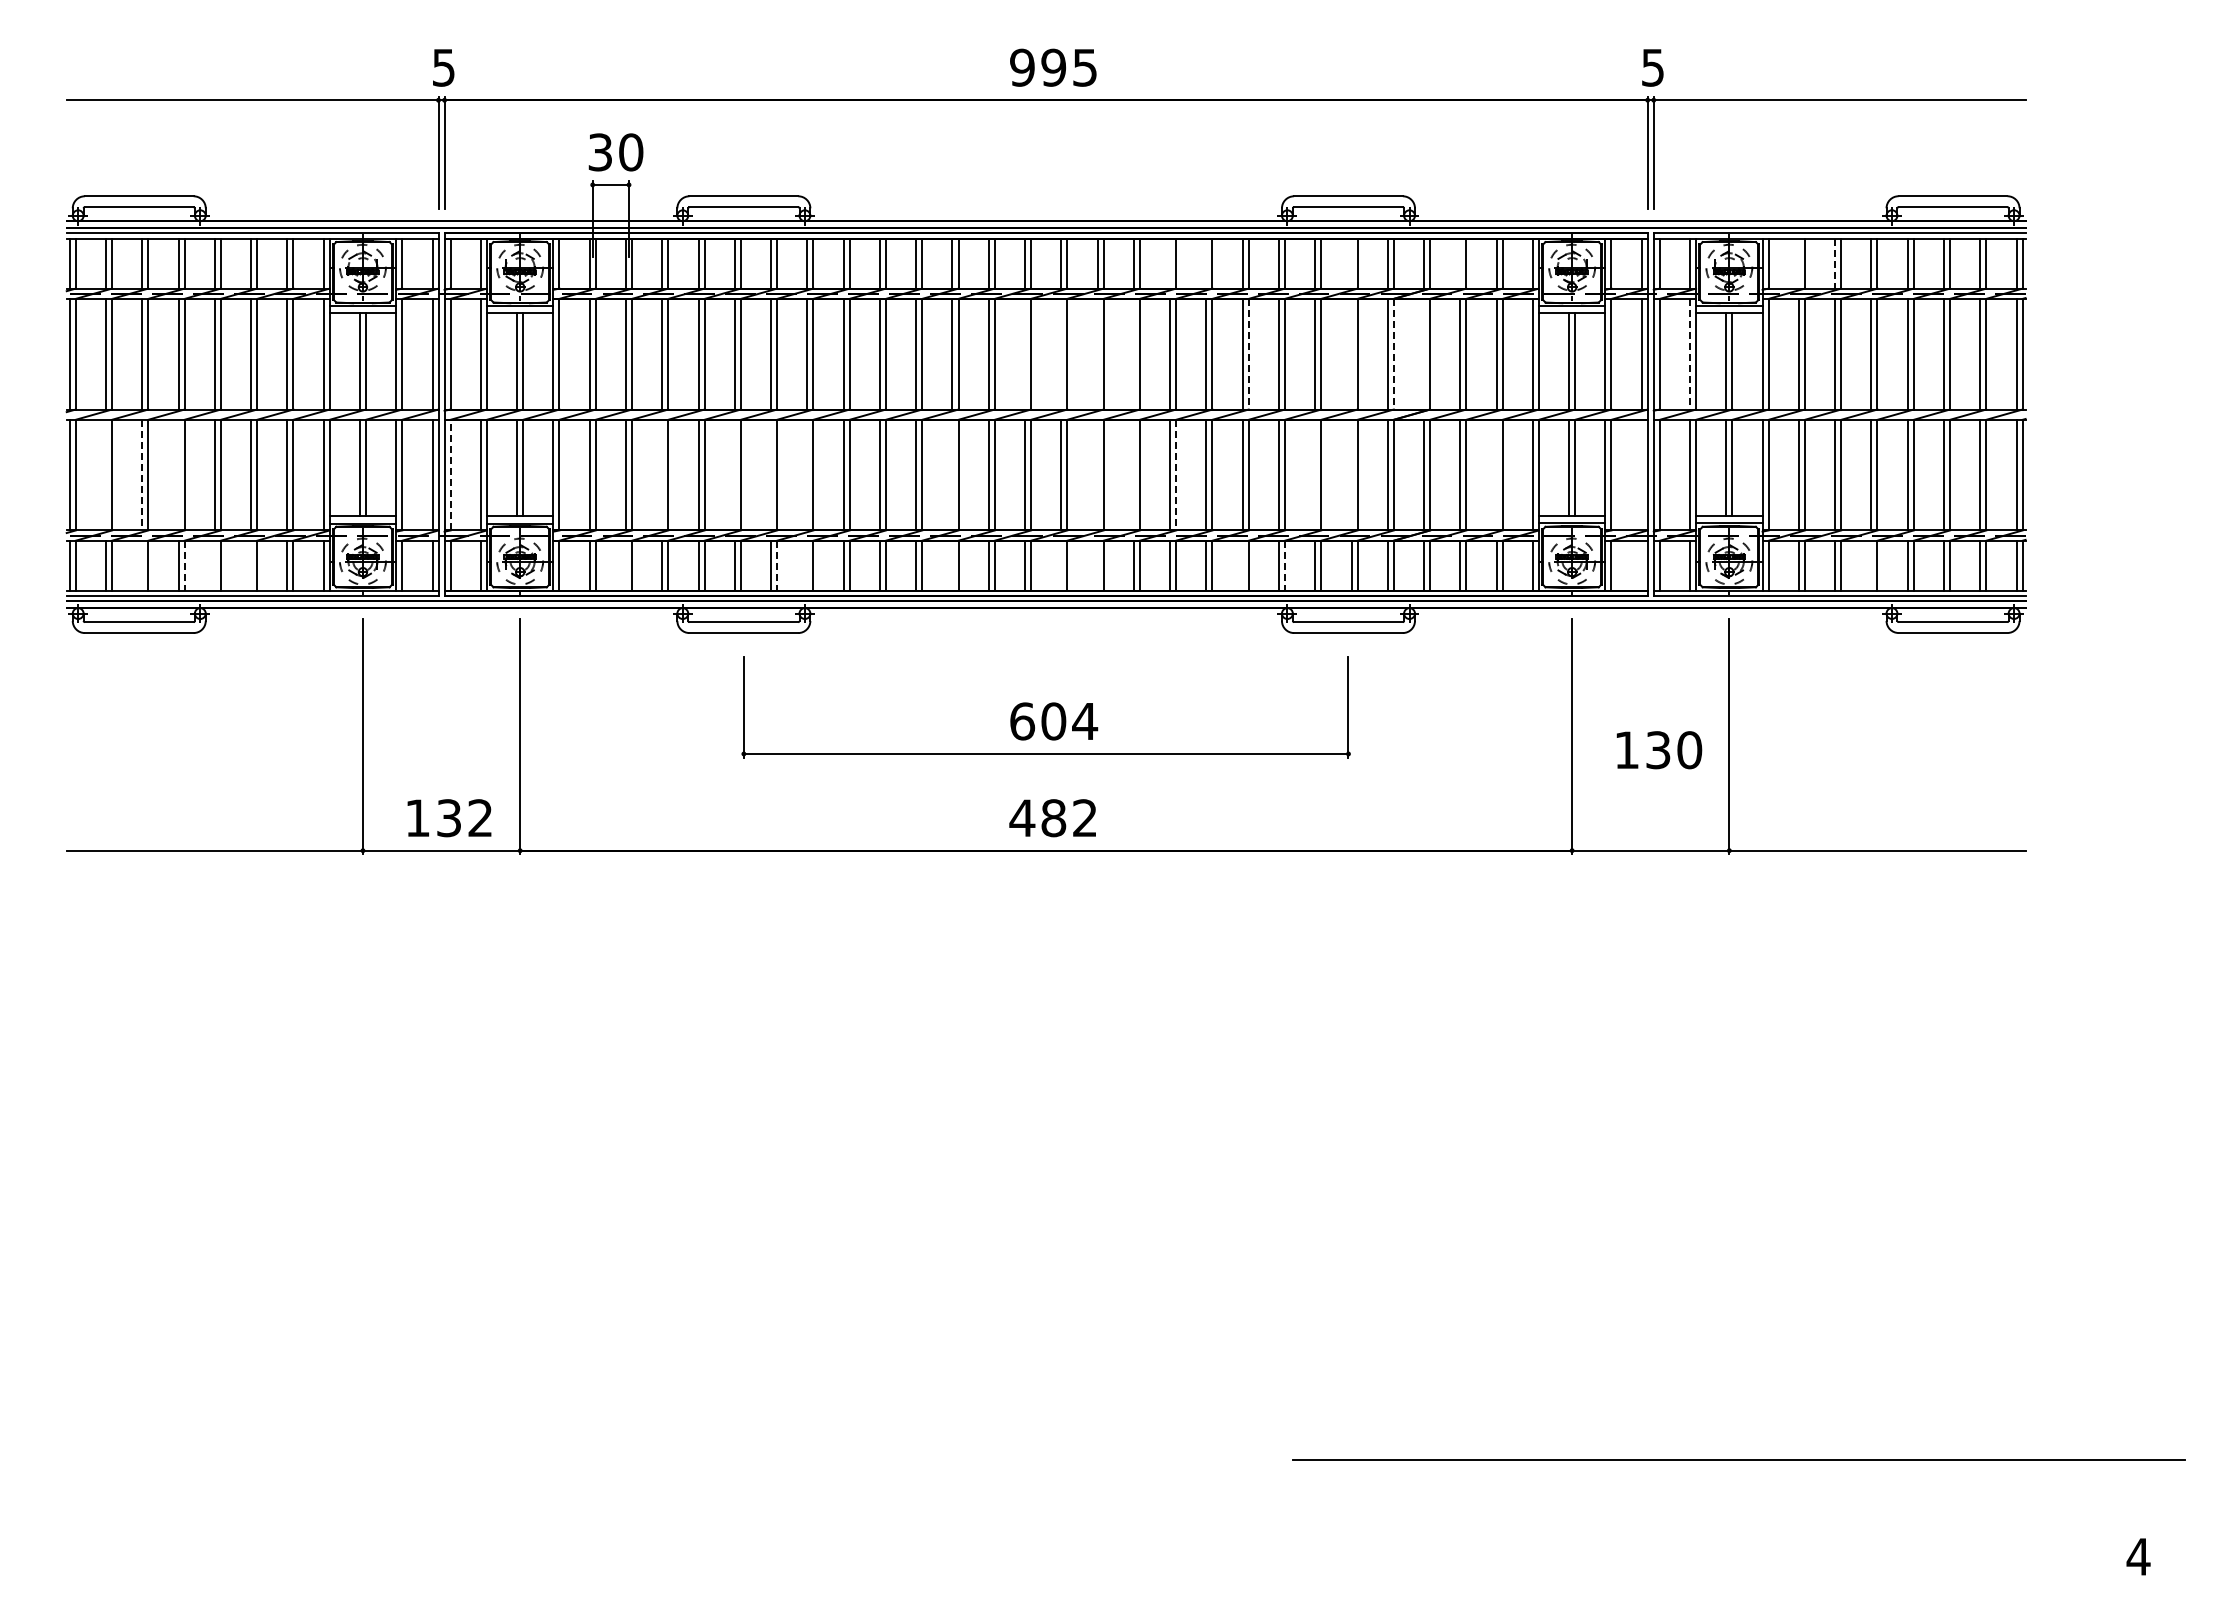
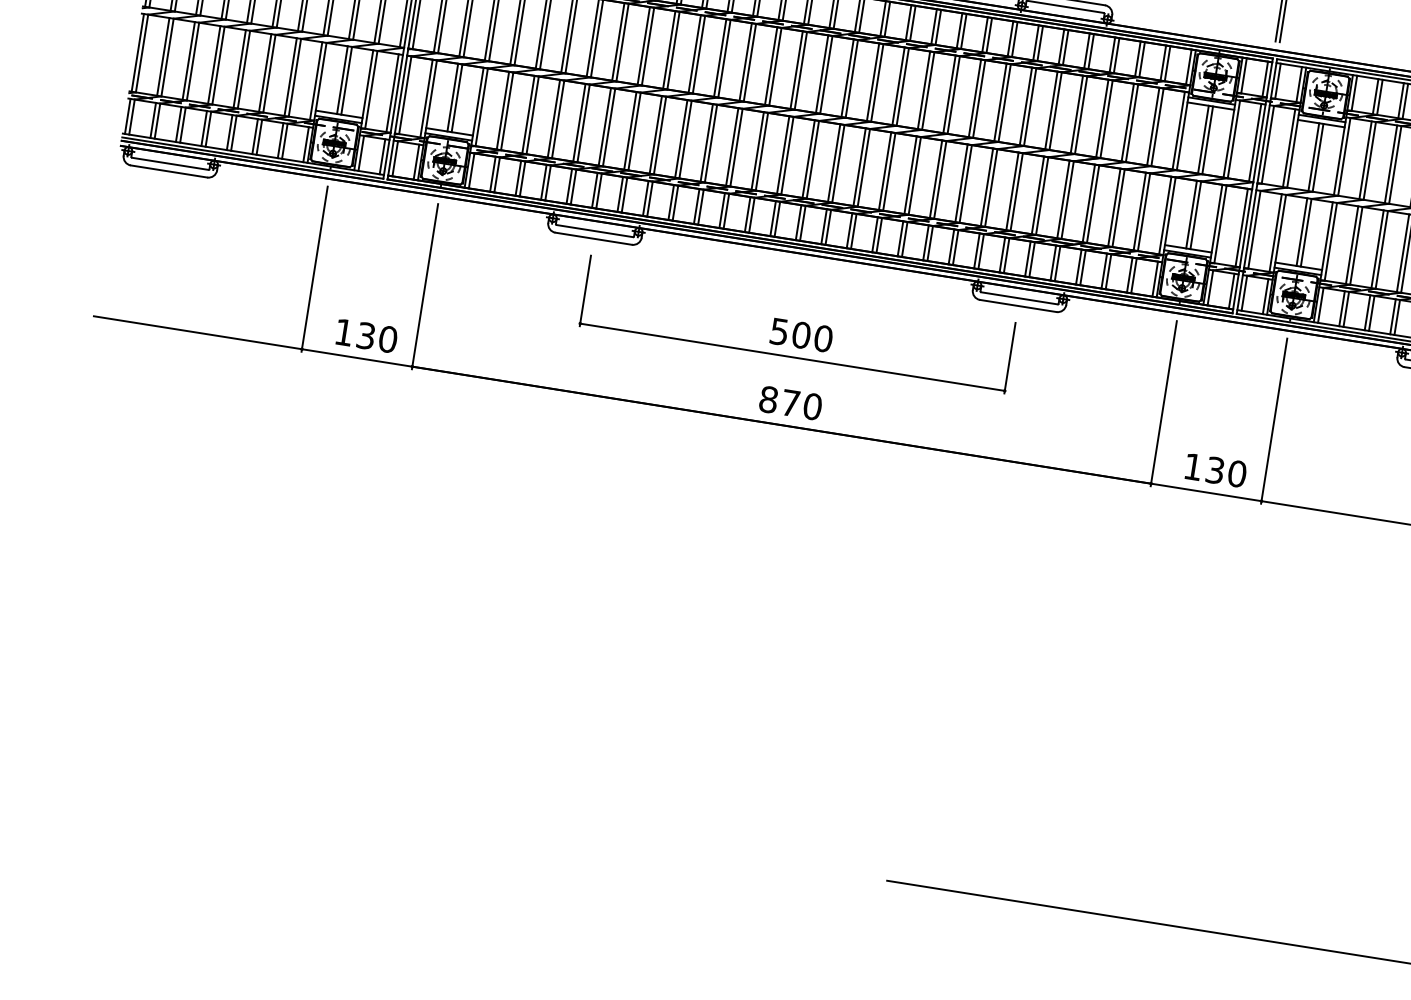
line: (1170, 263) -> (934, 26), added
line: (1206, 263) -> (959, 30), added
line: (1351, 263) -> (1061, 46), added
line: (1460, 263) -> (1138, 58), added
line: (1798, 263) -> (1375, 96), added
line: (1835, 263) -> (1401, 100), dashed -> solid
line: (1025, 353) -> (822, 73), added
line: (1061, 353) -> (847, 77), added
line: (1097, 353) -> (873, 81), added
line: (1133, 353) -> (898, 85), added
line: (1351, 353) -> (1051, 110), added
line: (1424, 353) -> (1102, 118), added
line: (1248, 354) -> (979, 99), dashed -> solid
line: (1393, 354) -> (1080, 115), dashed -> solid
line: (1690, 354) -> (1289, 148), dashed -> solid
line: (106, 474) -> (163, 56), added
line: (178, 474) -> (214, 64), added
line: (450, 474) -> (405, 94), dashed -> solid
line: (662, 474) -> (554, 118), added
line: (734, 474) -> (604, 126), added
line: (771, 474) -> (630, 130), added
line: (807, 474) -> (655, 134), added
line: (952, 474) -> (757, 150), added
line: (1097, 474) -> (859, 166), added
line: (1133, 474) -> (884, 170), added
line: (1315, 474) -> (1012, 190), added
line: (1351, 474) -> (1038, 194), added
line: (1496, 474) -> (1139, 211), added
line: (1641, 474) -> (1241, 227), added
line: (142, 475) -> (188, 61), dashed -> solid
line: (1176, 475) -> (915, 176), dashed -> solid
line: (142, 565) -> (178, 124), added
line: (184, 565) -> (208, 129), dashed -> solid
line: (214, 565) -> (229, 132), added
line: (251, 565) -> (255, 136), added
line: (625, 565) -> (518, 178), added
line: (777, 565) -> (624, 195), dashed -> solid
line: (807, 565) -> (645, 198), added
line: (952, 565) -> (747, 214), added
line: (1061, 565) -> (824, 226), added
line: (1097, 565) -> (849, 230), added
line: (1242, 565) -> (951, 246), added
line: (1284, 565) -> (980, 251), dashed -> solid
line: (1641, 565) -> (1231, 291), added
line: (1871, 565) -> (1393, 316), added
text: (1054, 721) -> (801, 335), 604 -> 500
text: (1659, 750) -> (1216, 470), moved
text: (480, 818) -> (388, 339), 132 -> 130
text: (1053, 818) -> (790, 403), 482 -> 870

